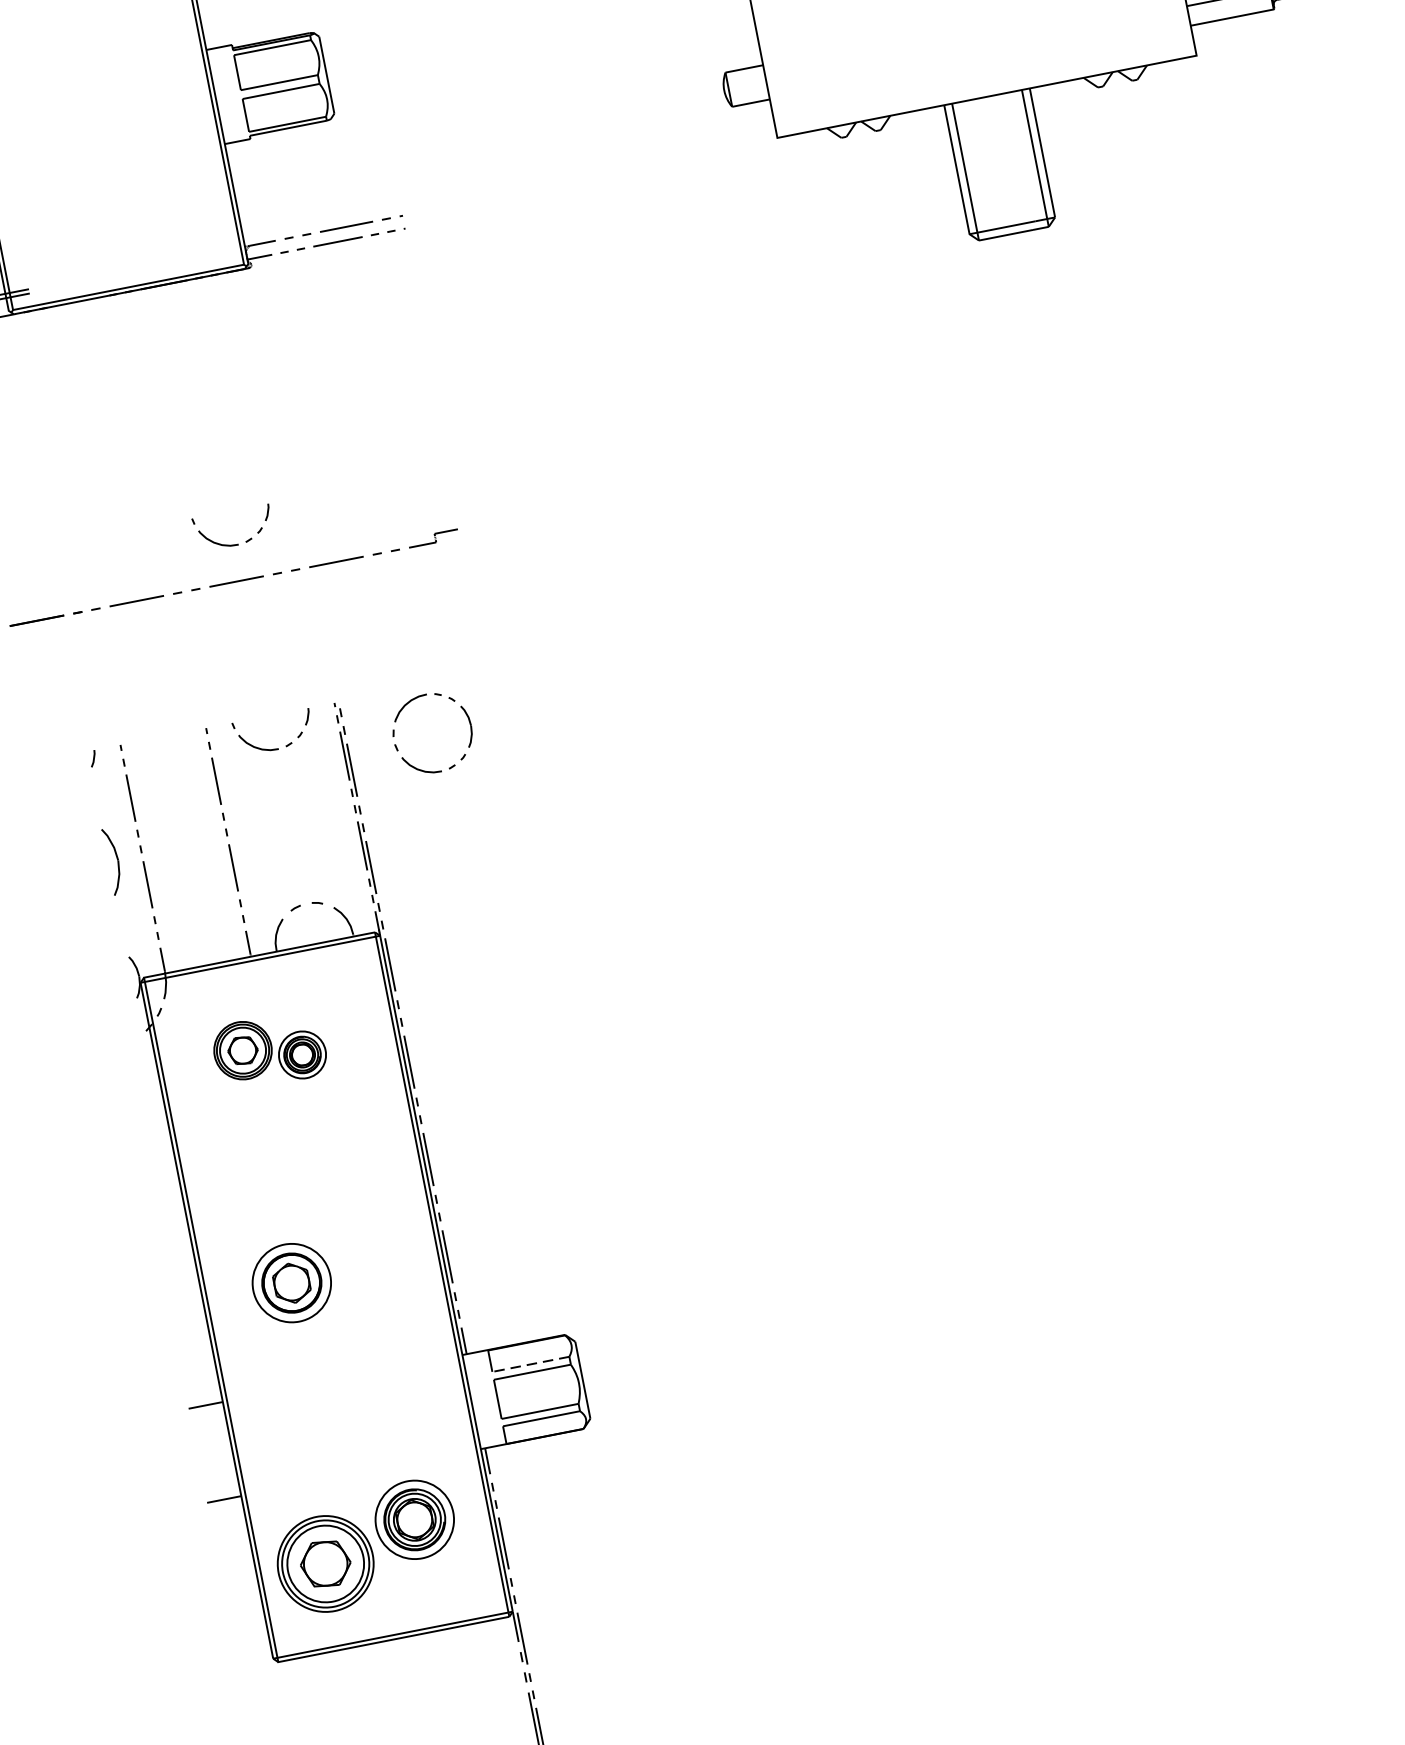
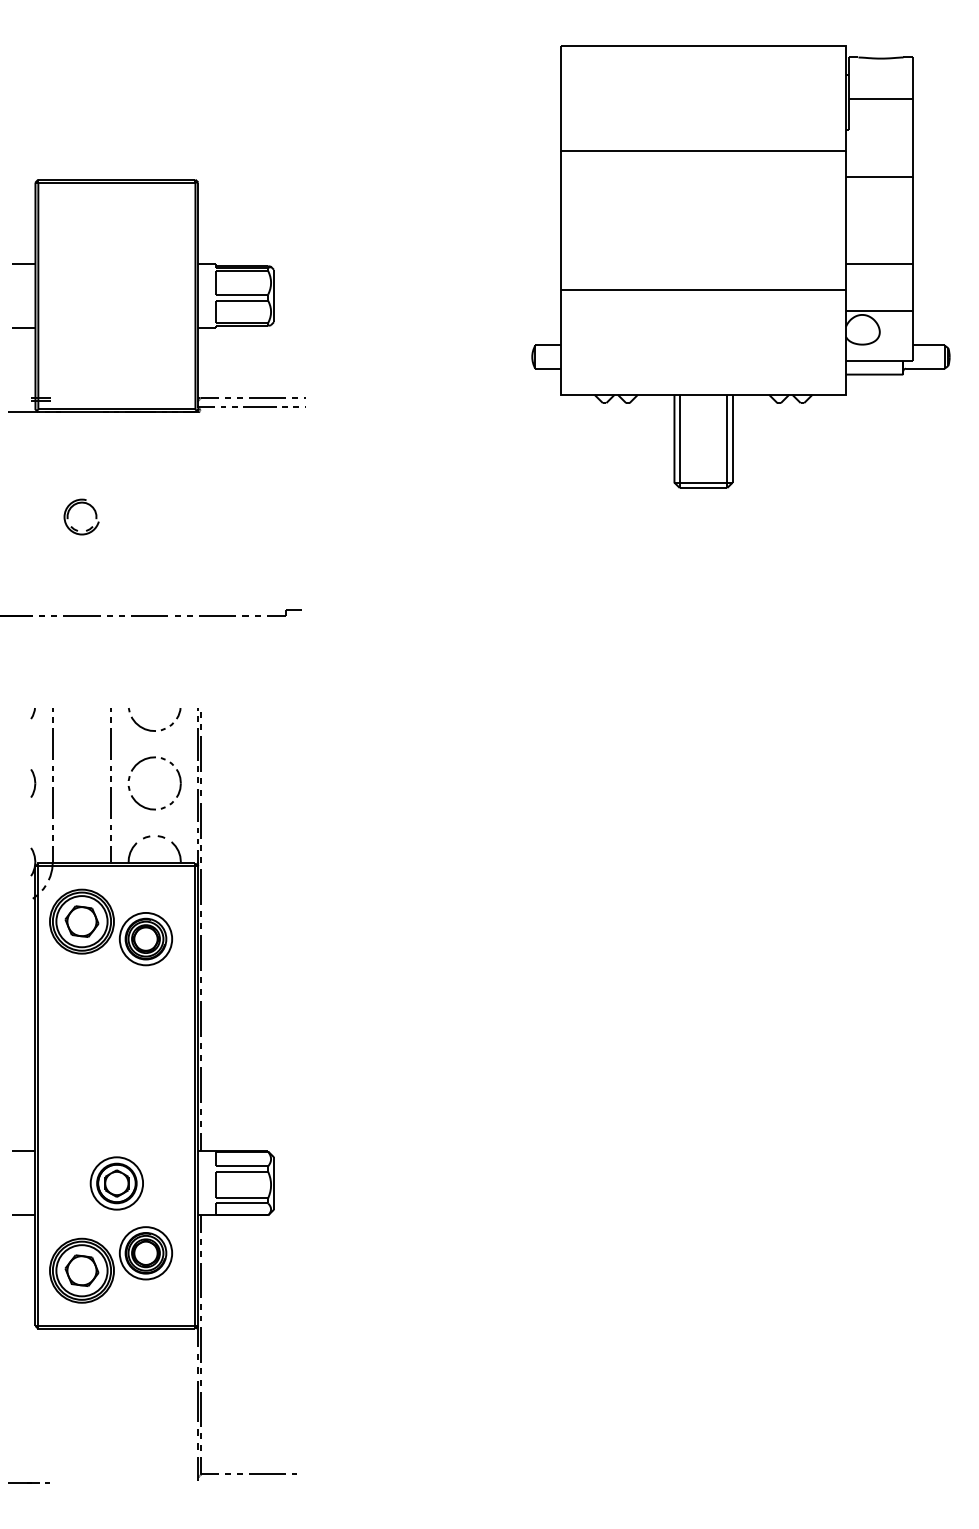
part: (95, 440) -> (75, 505), added
part: (231, 543) -> (151, 590), removed
part: (395, 732) -> (130, 778), moved
part: (113, 861) -> (33, 783), size x0.62
part: (270, 1050) -> (111, 927), size x1.67
part: (291, 1283) -> (116, 1183), moved
line: (530, 1364) -> (241, 1166), dashed -> solid

